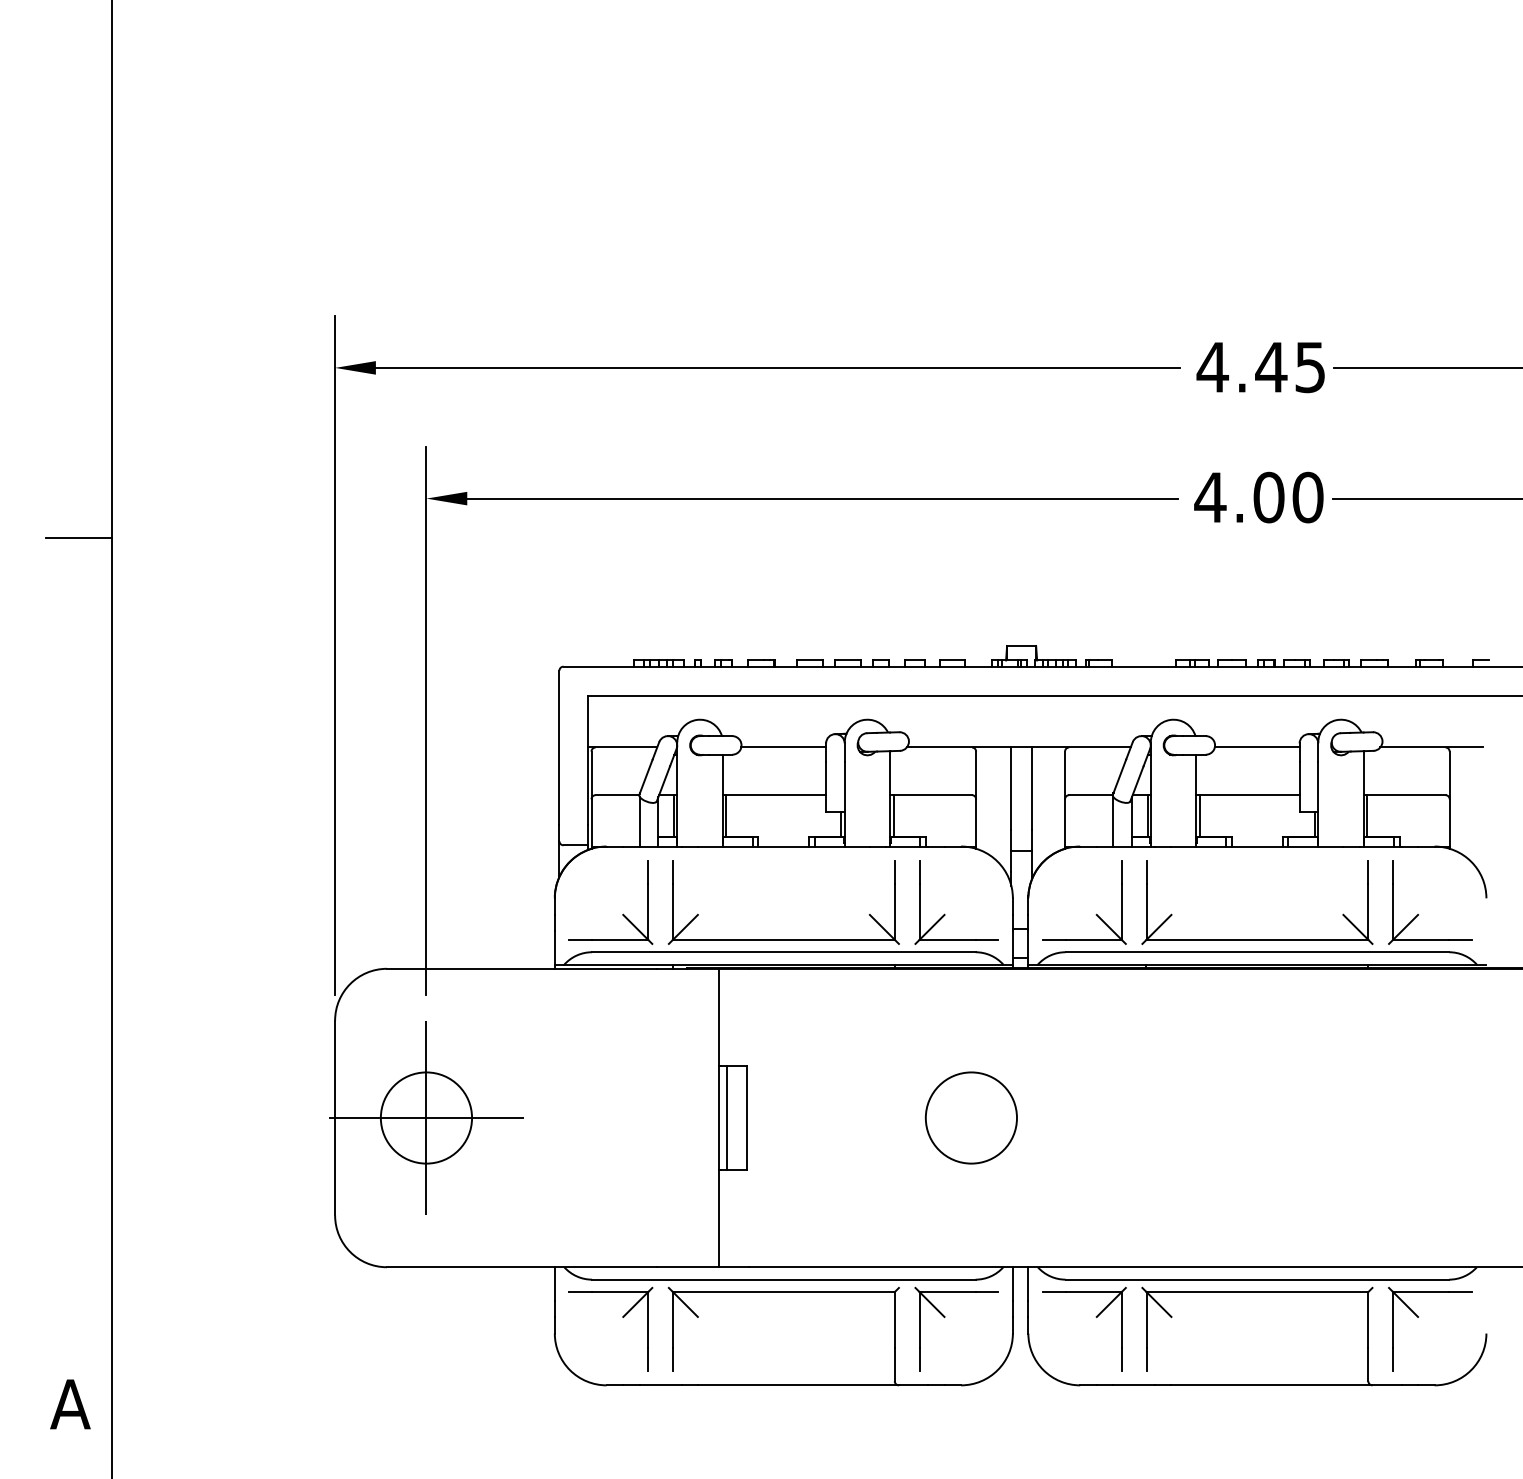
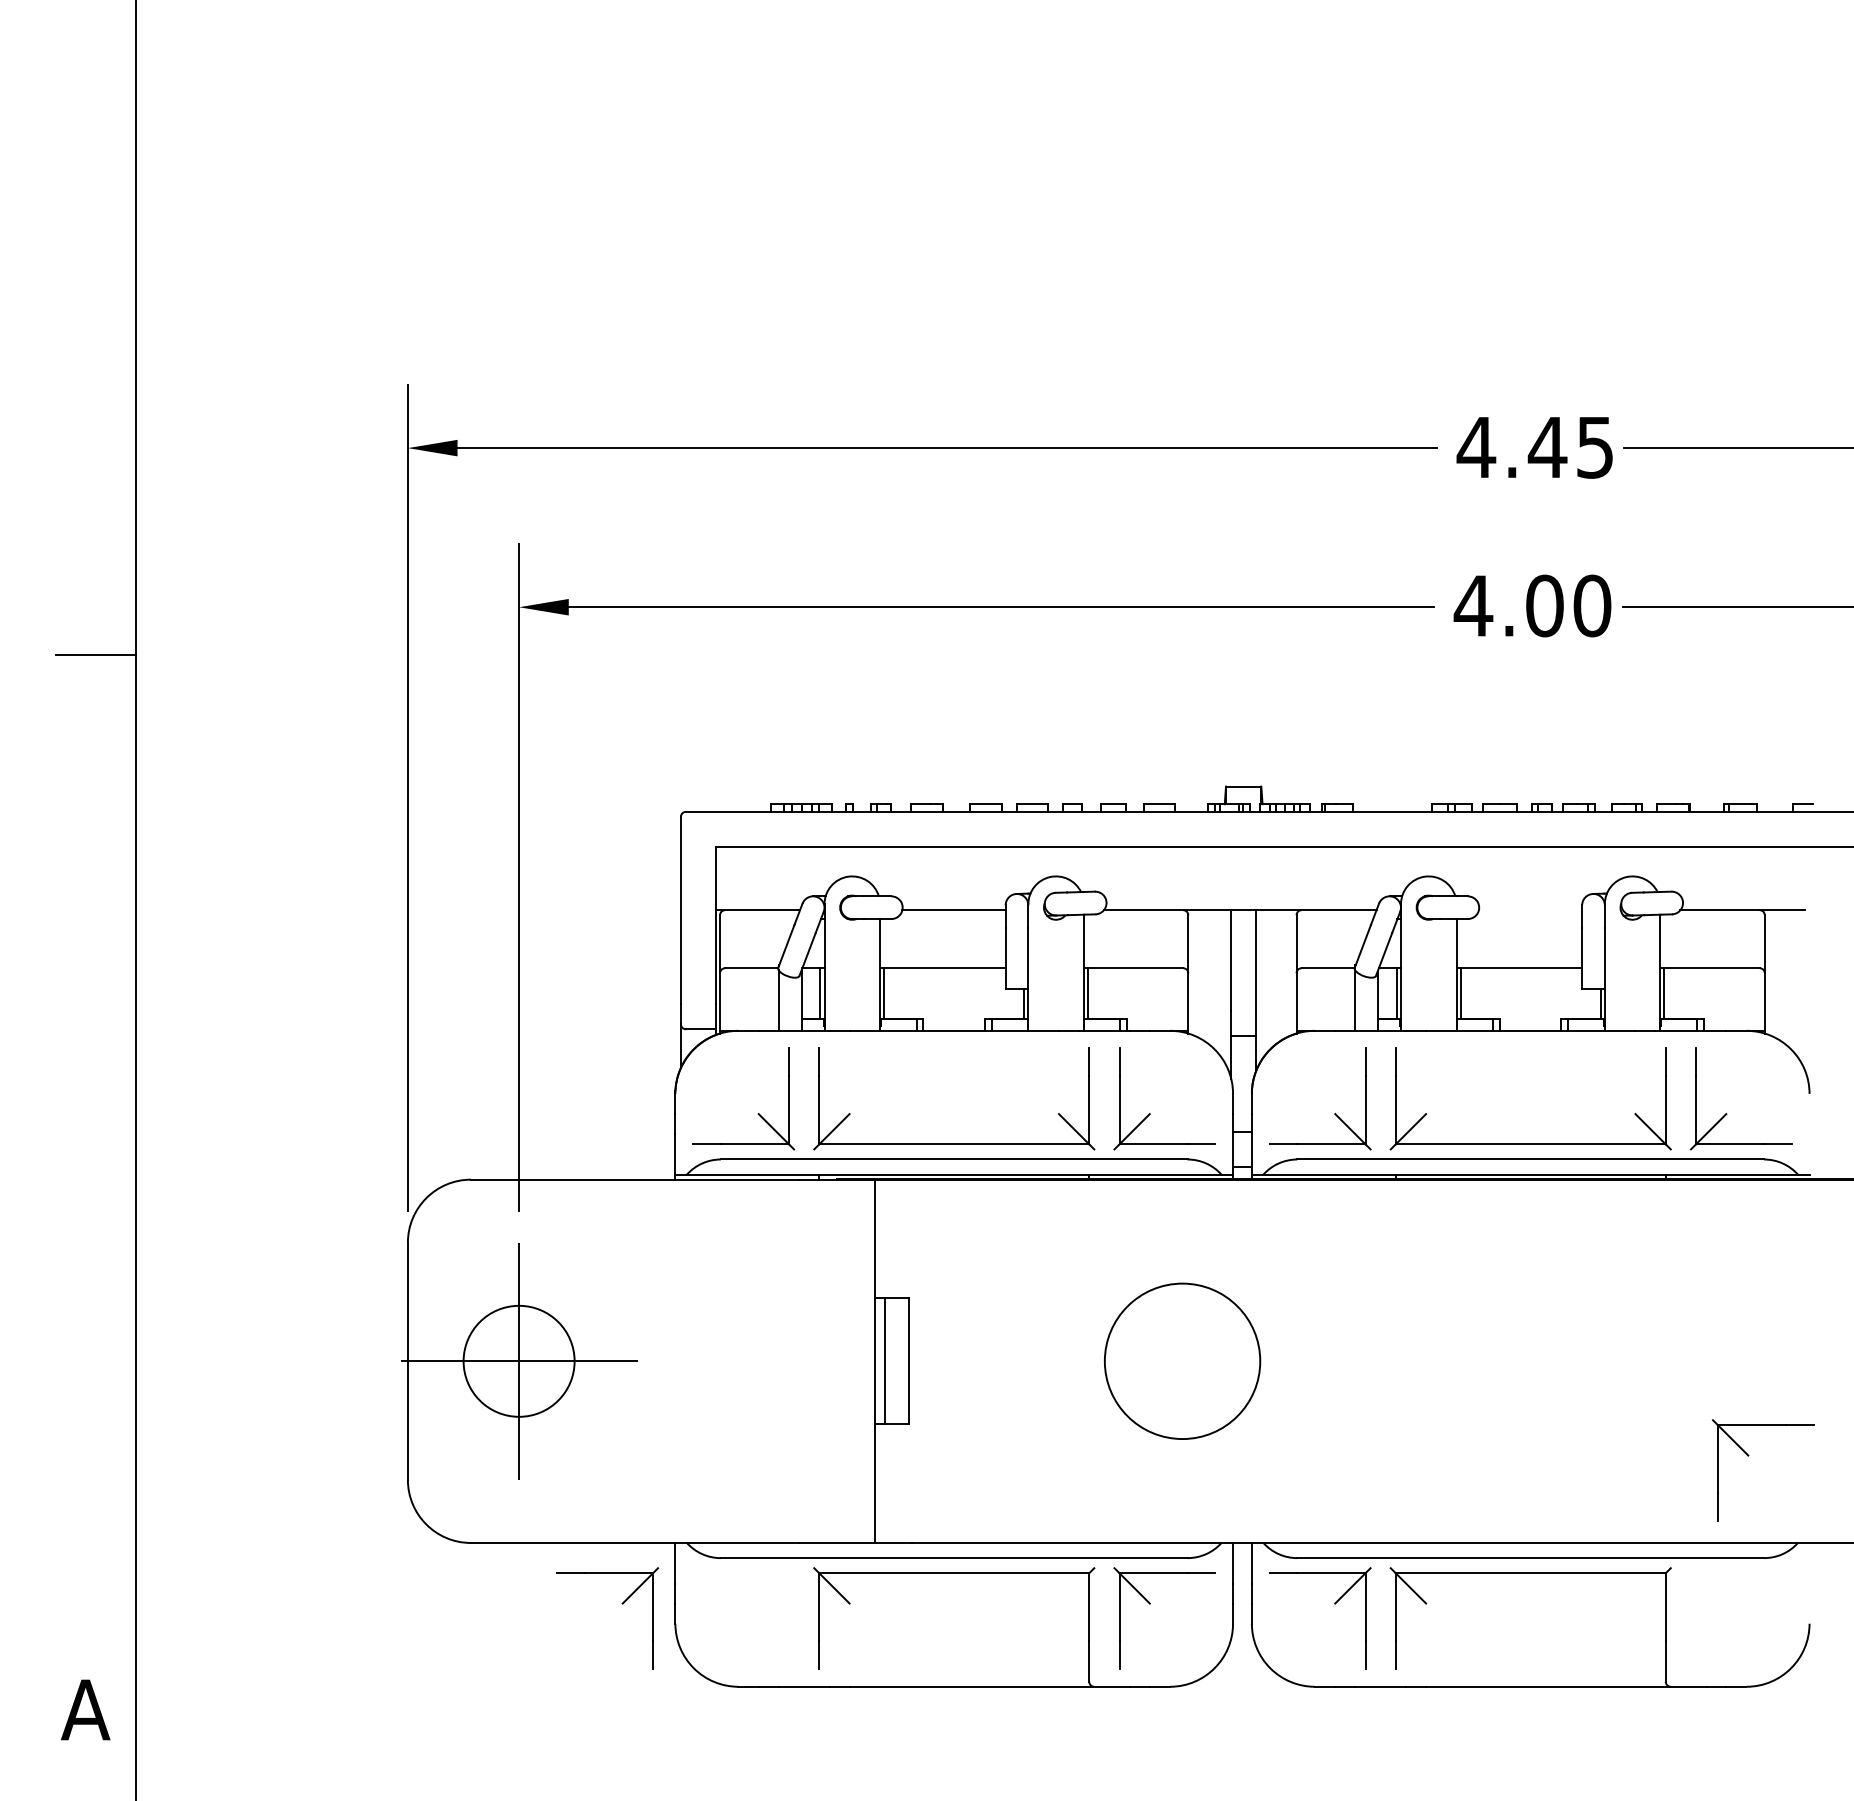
line: (1257, 747) -> (1530, 910), removed
circle: (971, 1117) -> (1182, 1360), size x1.4
part: (622, 1316) -> (621, 1603), moved
part: (1418, 1317) -> (1748, 1456), moved

